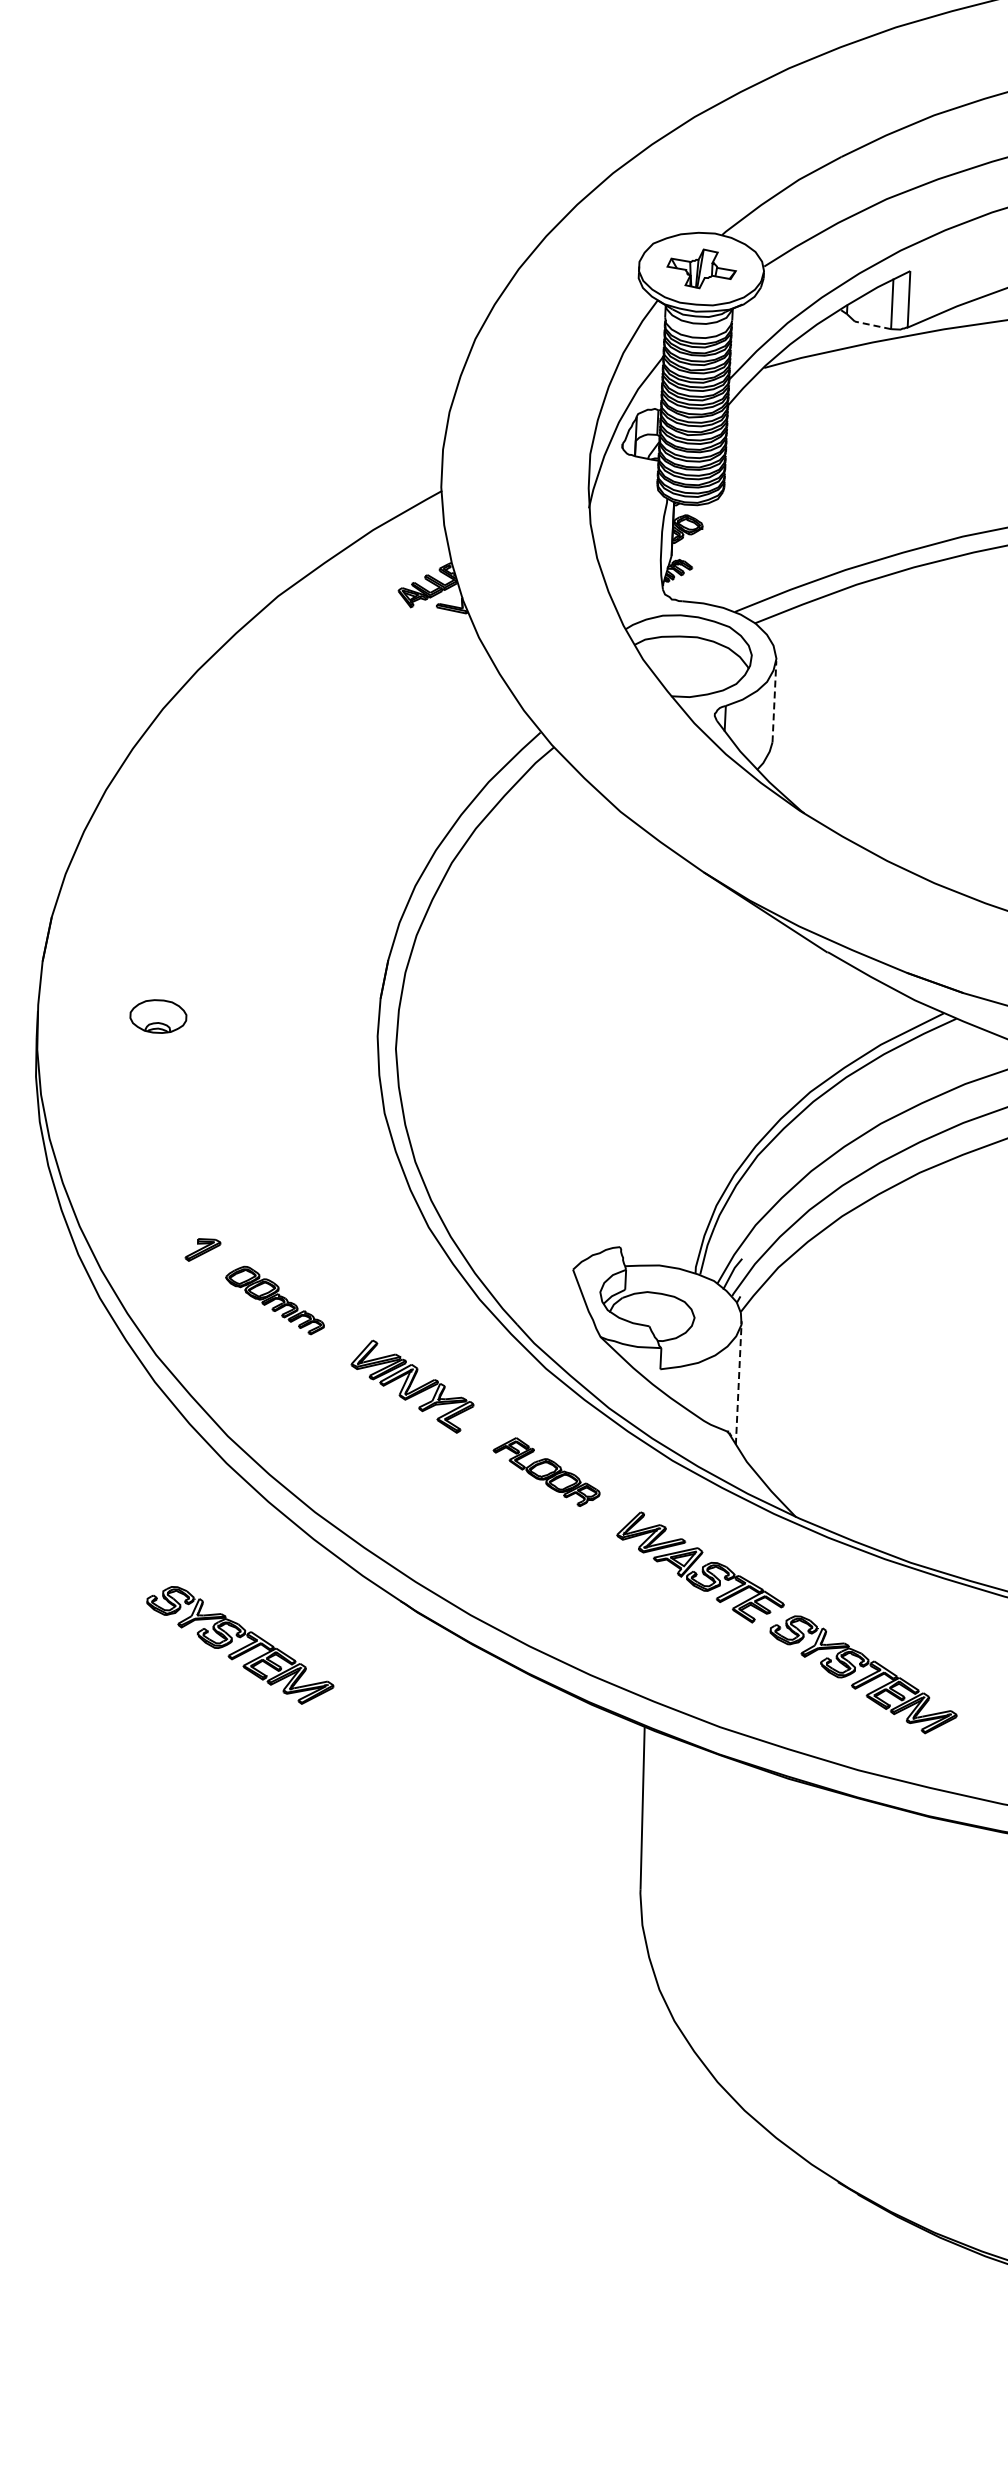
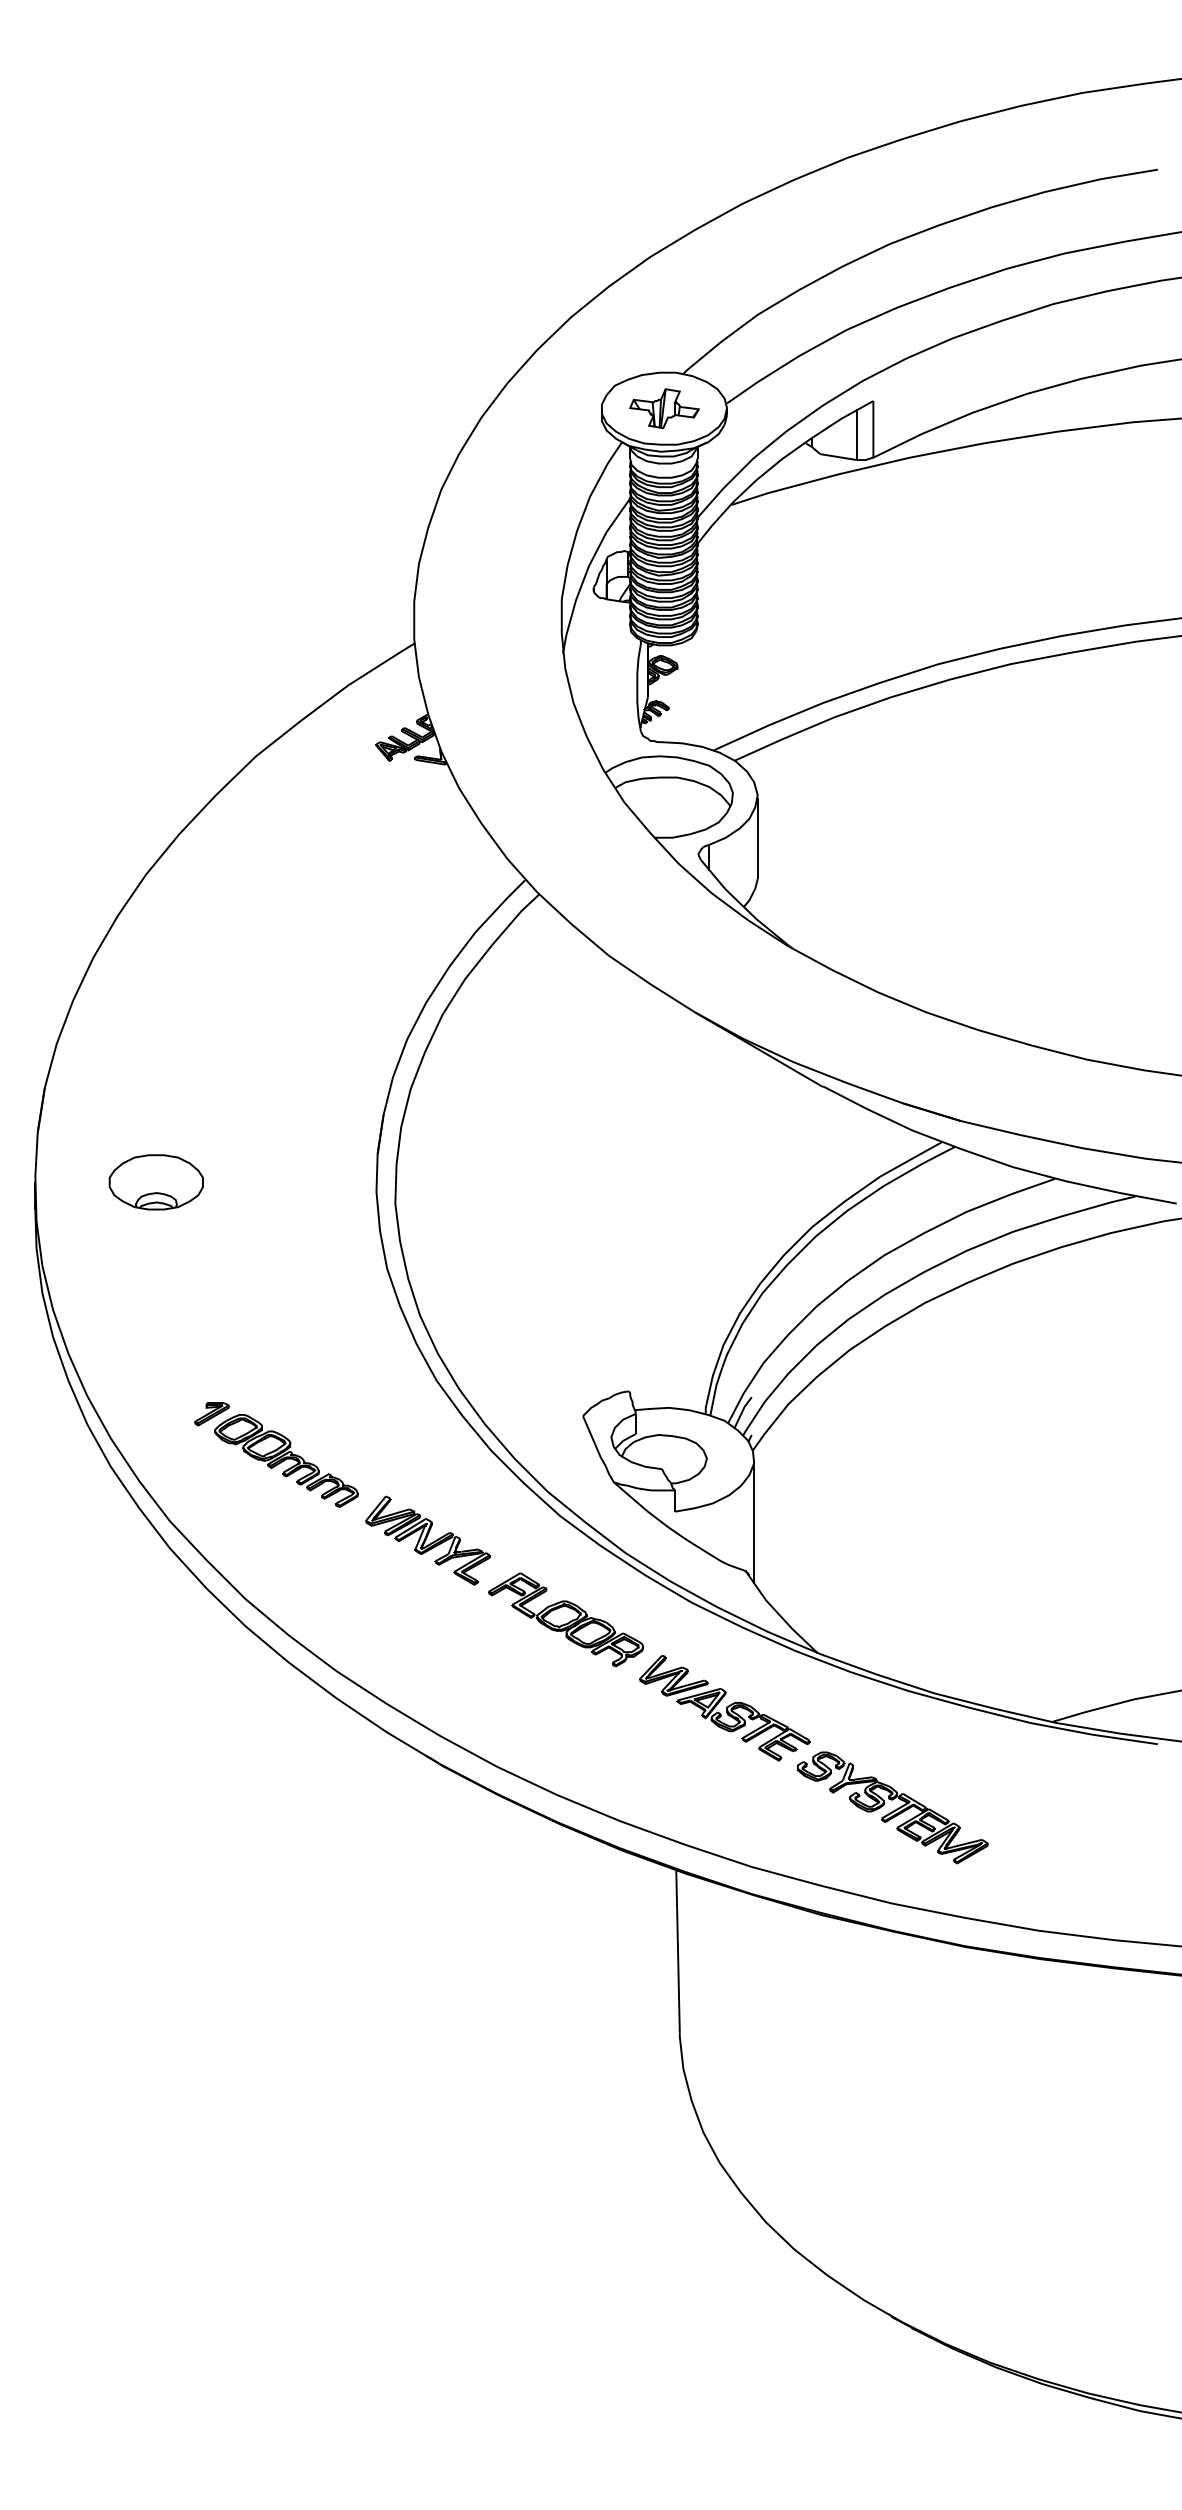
line: (872, 325) -> (838, 457), dashed -> solid
line: (774, 701) -> (757, 838), dashed -> solid
part: (157, 1016) -> (155, 1182), size x1.67
part: (275, 1299) -> (286, 1460), size x1.43
line: (739, 1382) -> (754, 1521), dashed -> solid
part: (547, 1471) -> (566, 1619), size x1.43
part: (240, 1645) -> (267, 1807), removed

